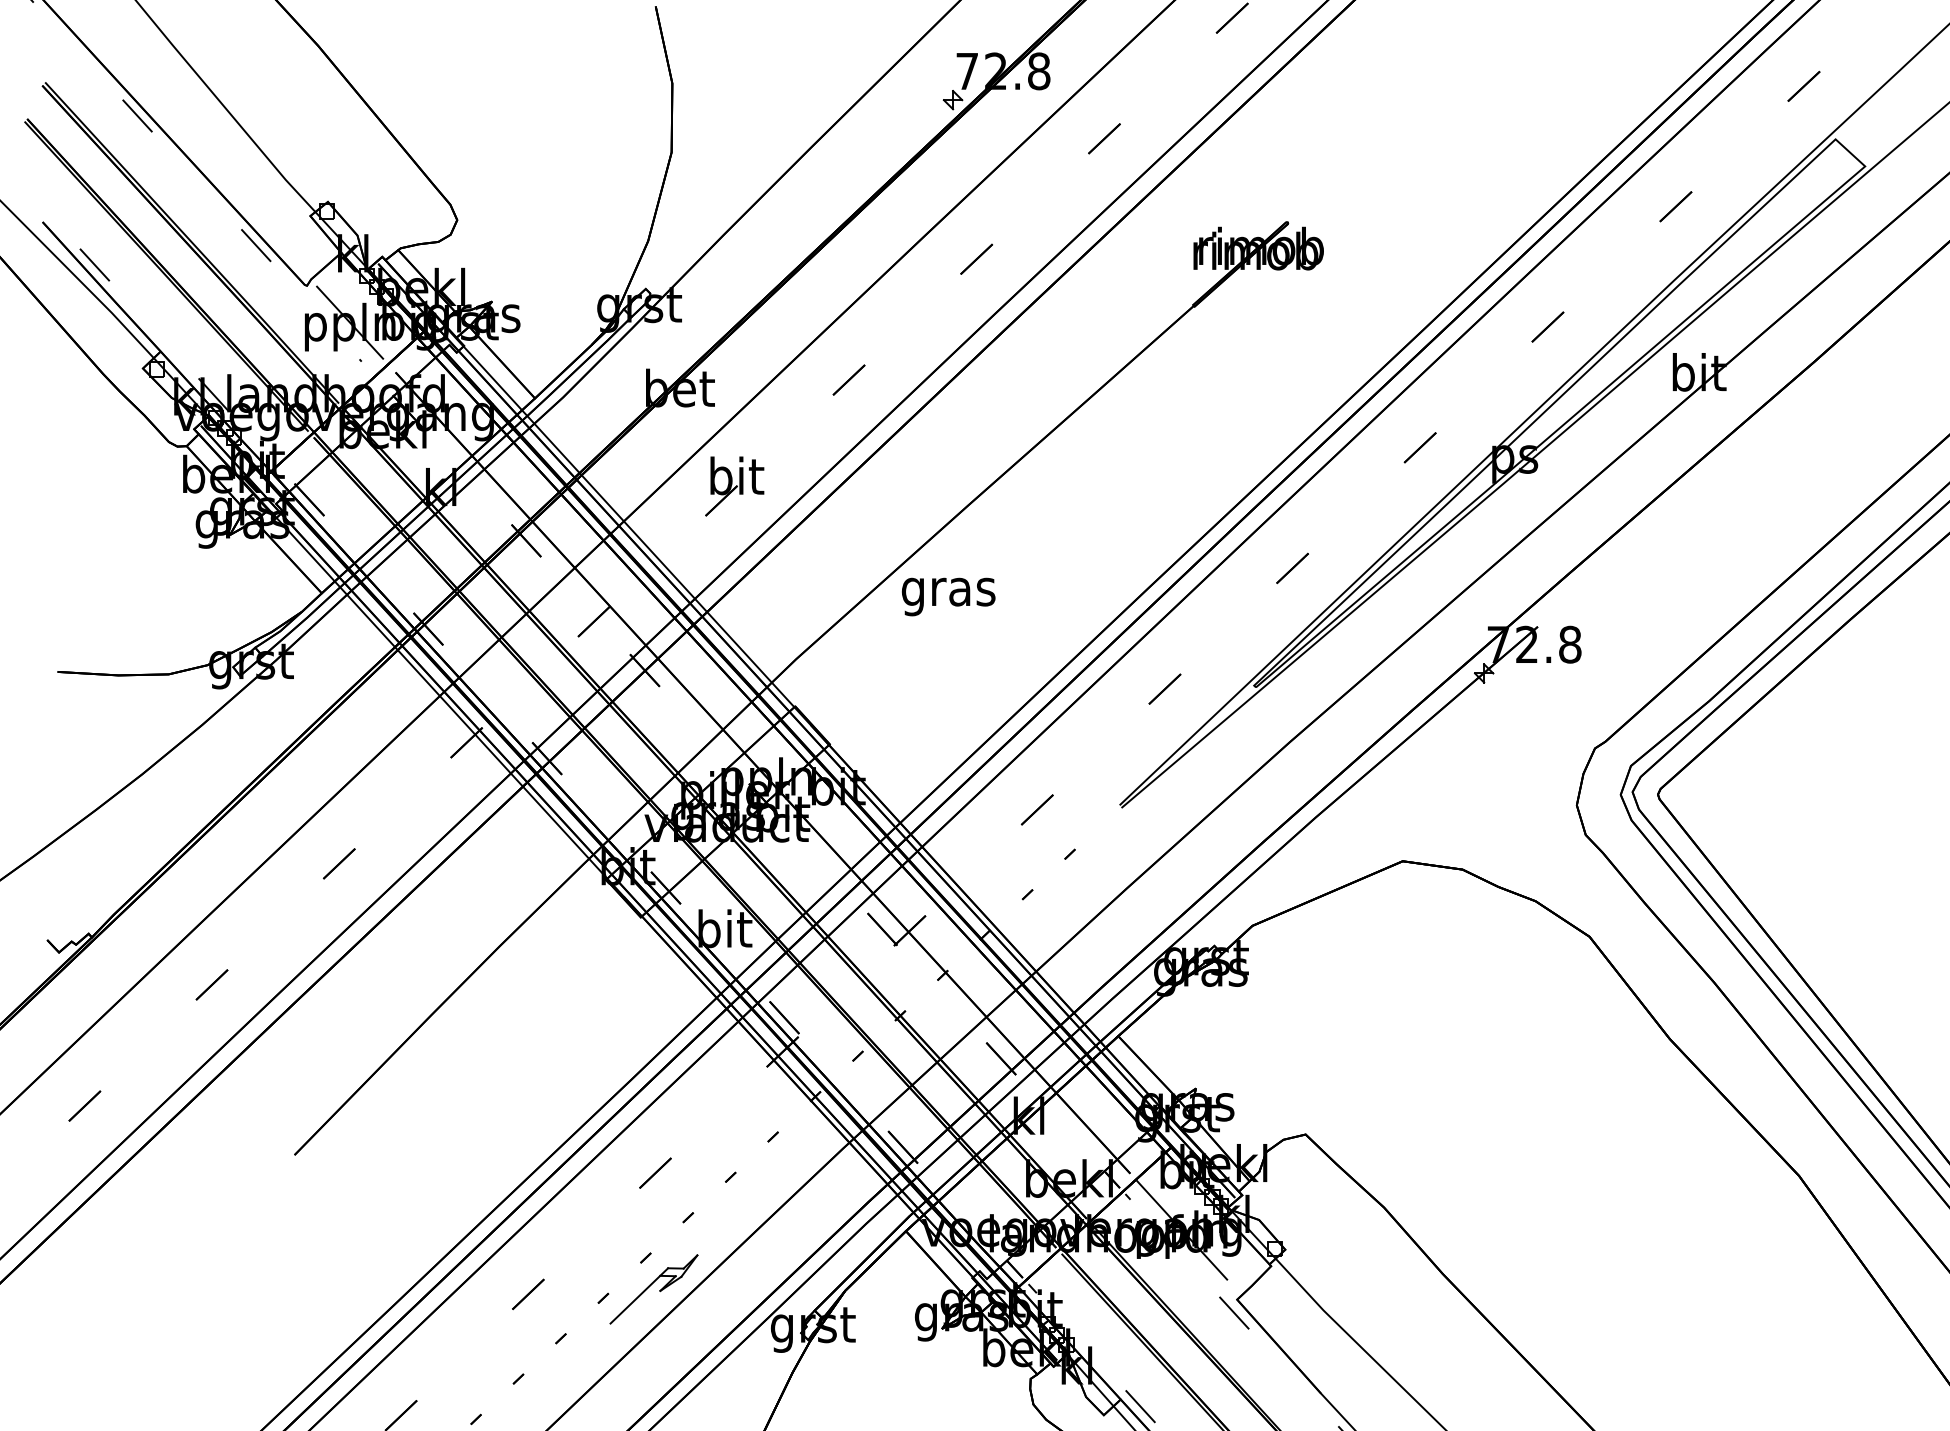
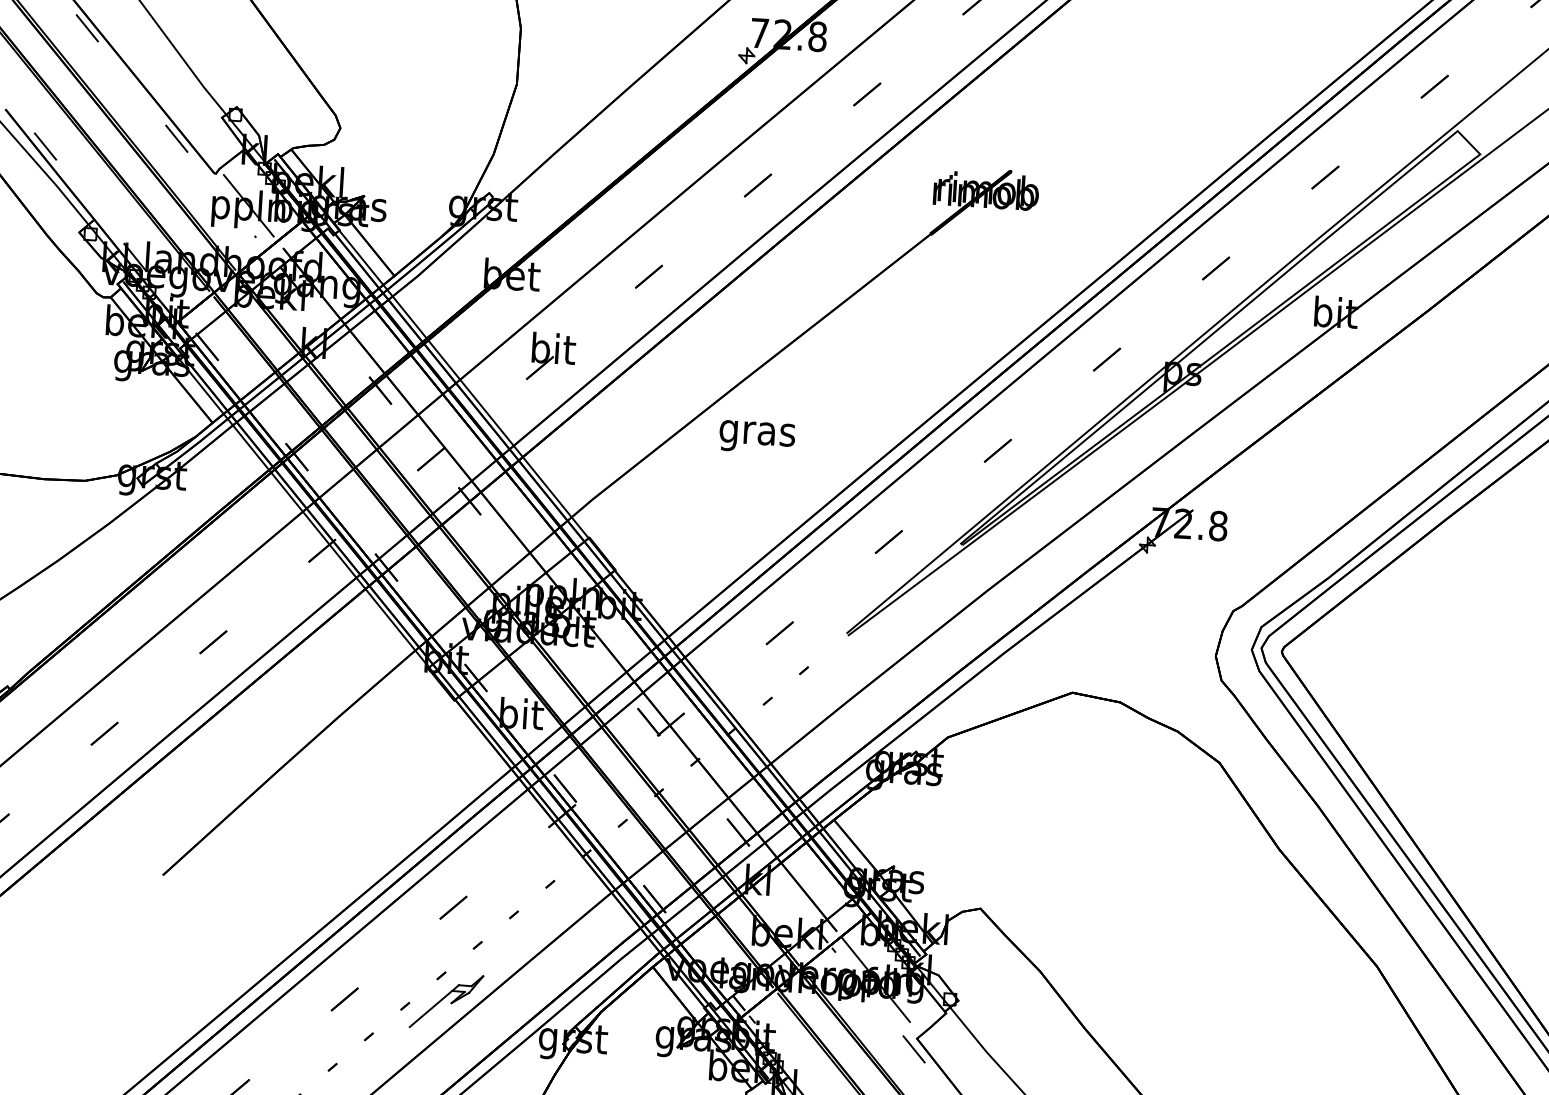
text: (948, 596) -> (757, 436), moved

